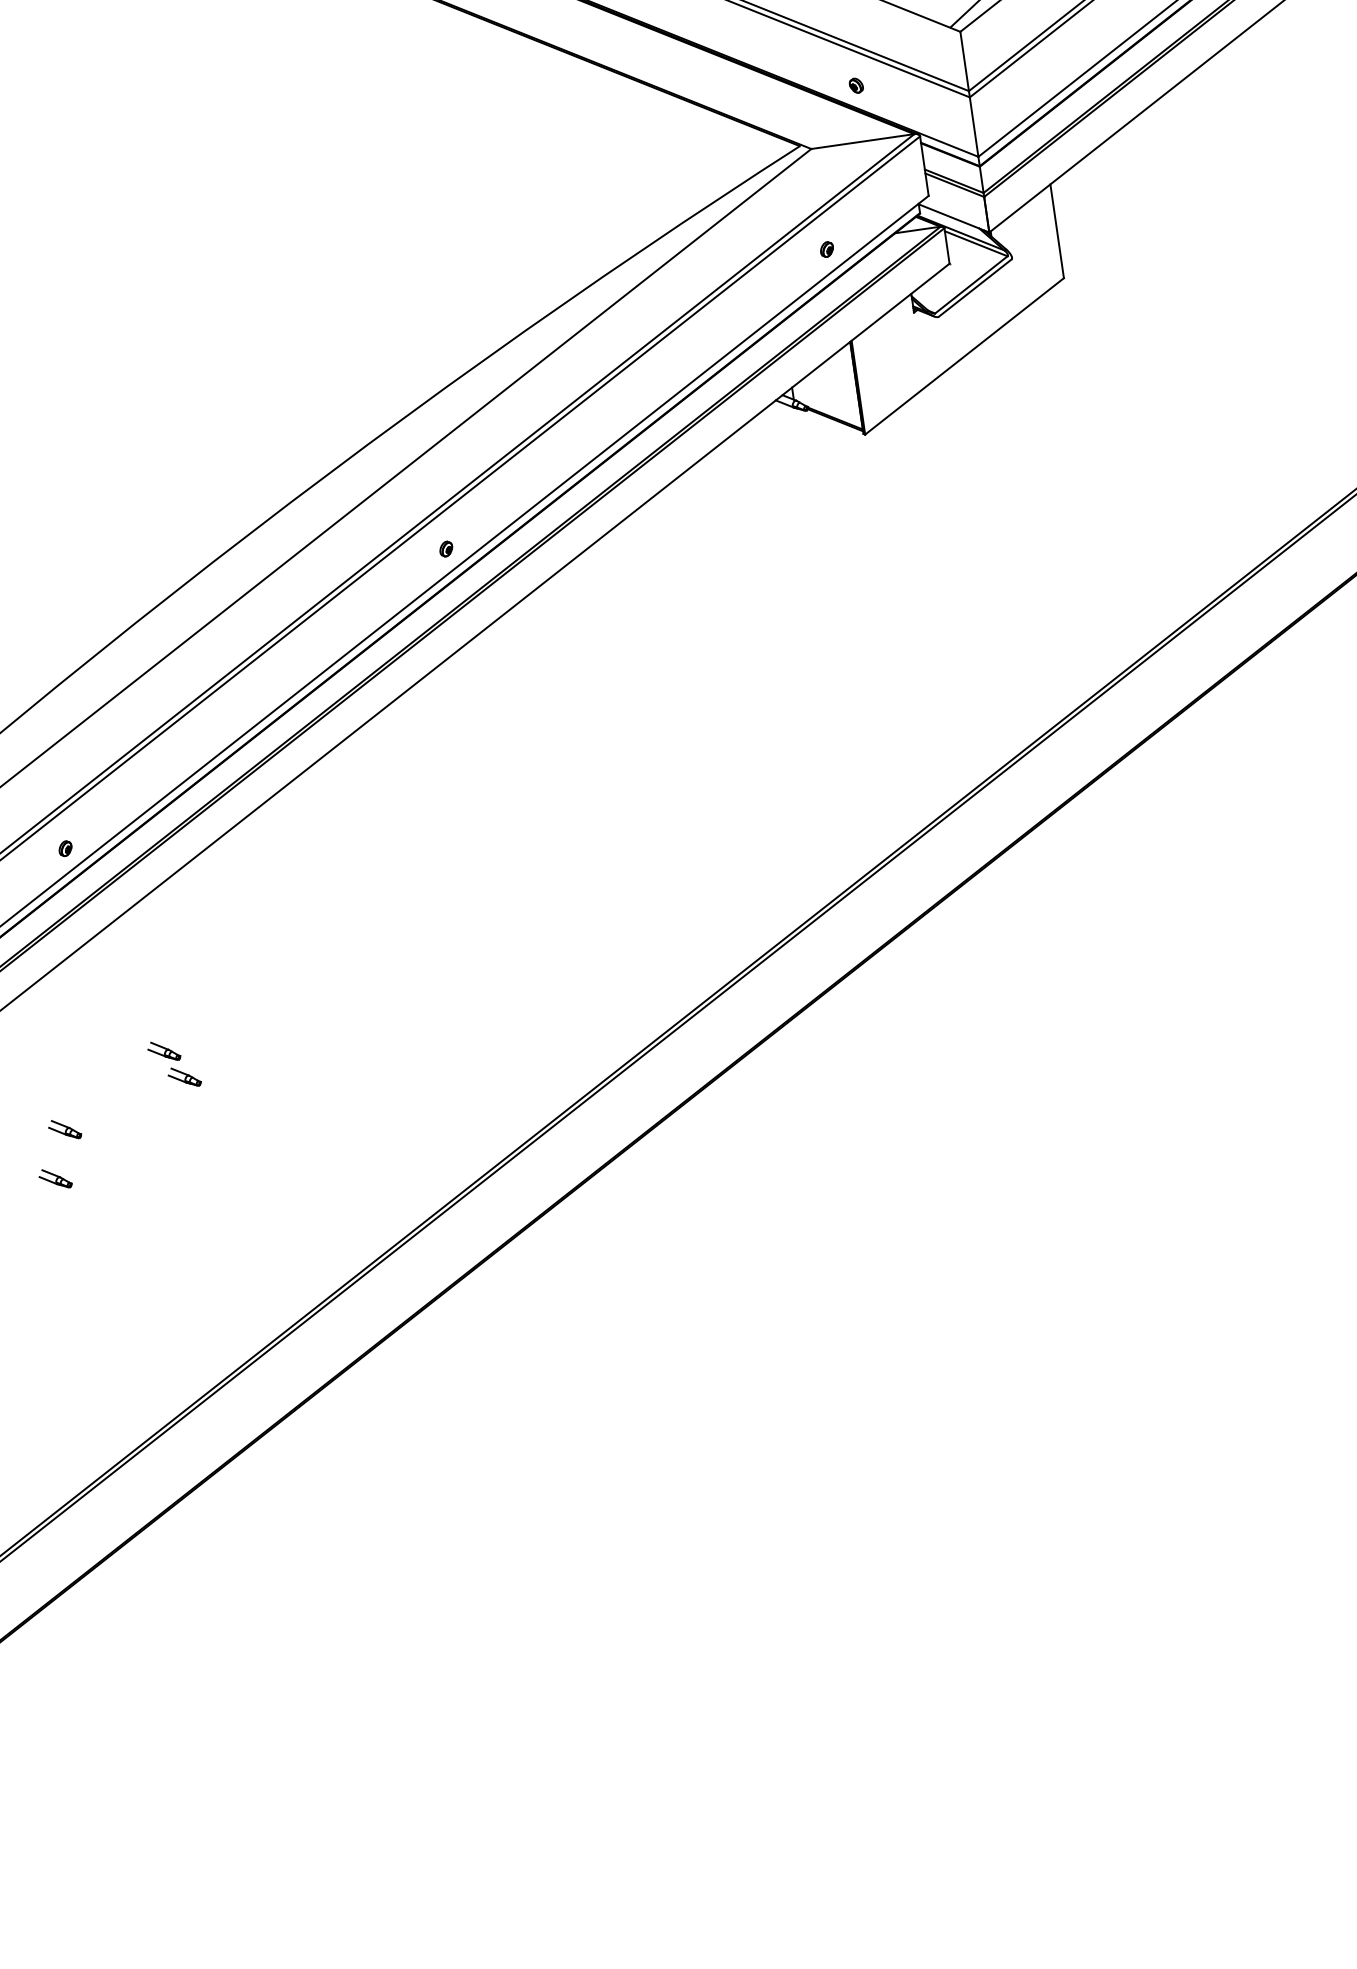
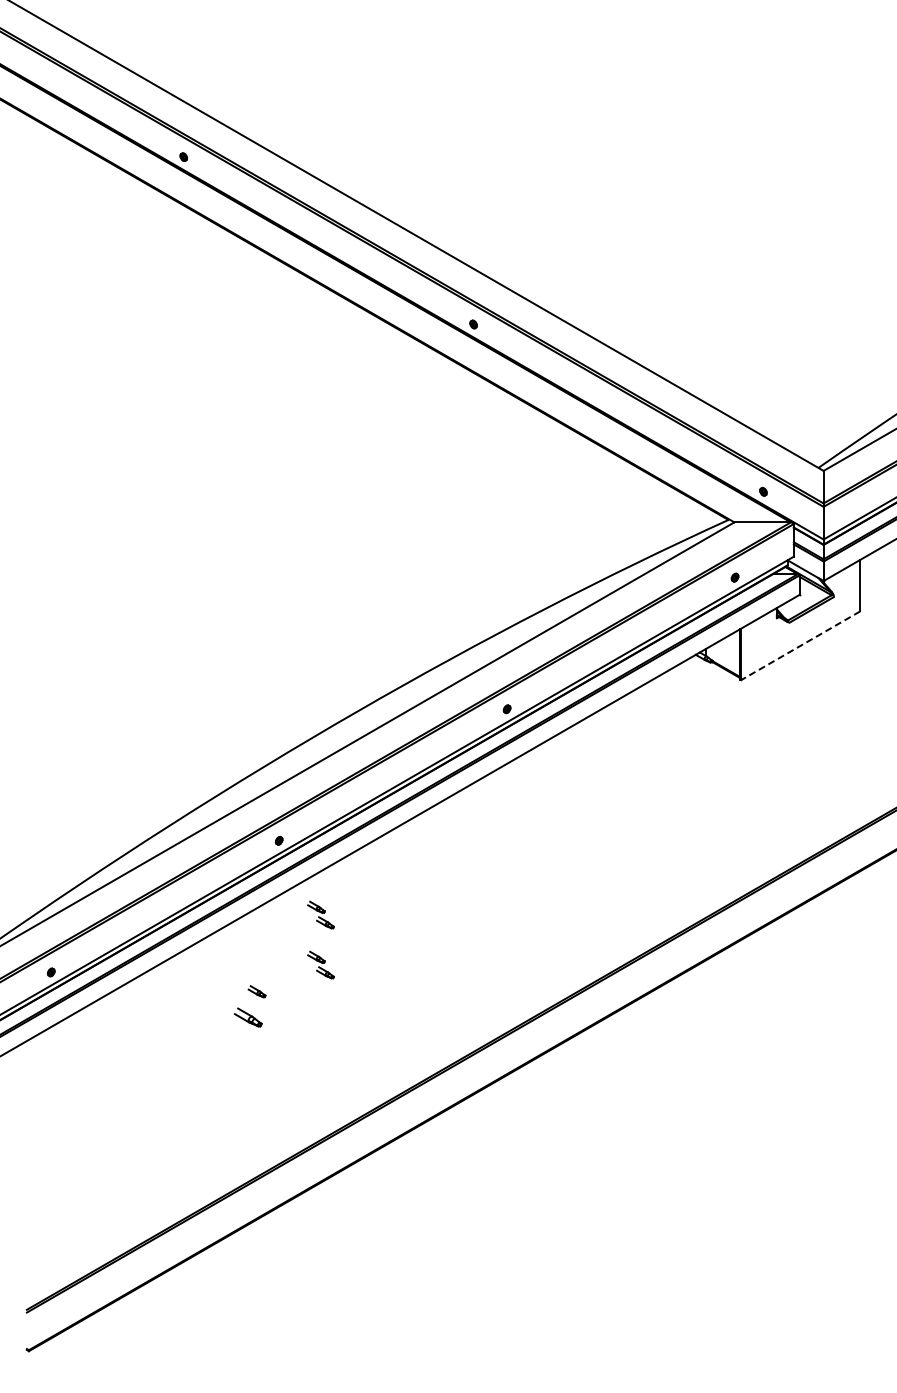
line: (964, 355) -> (800, 645), solid -> dashed
part: (160, 972) -> (320, 914), added
part: (54, 1178) -> (247, 1017), size x1.6

